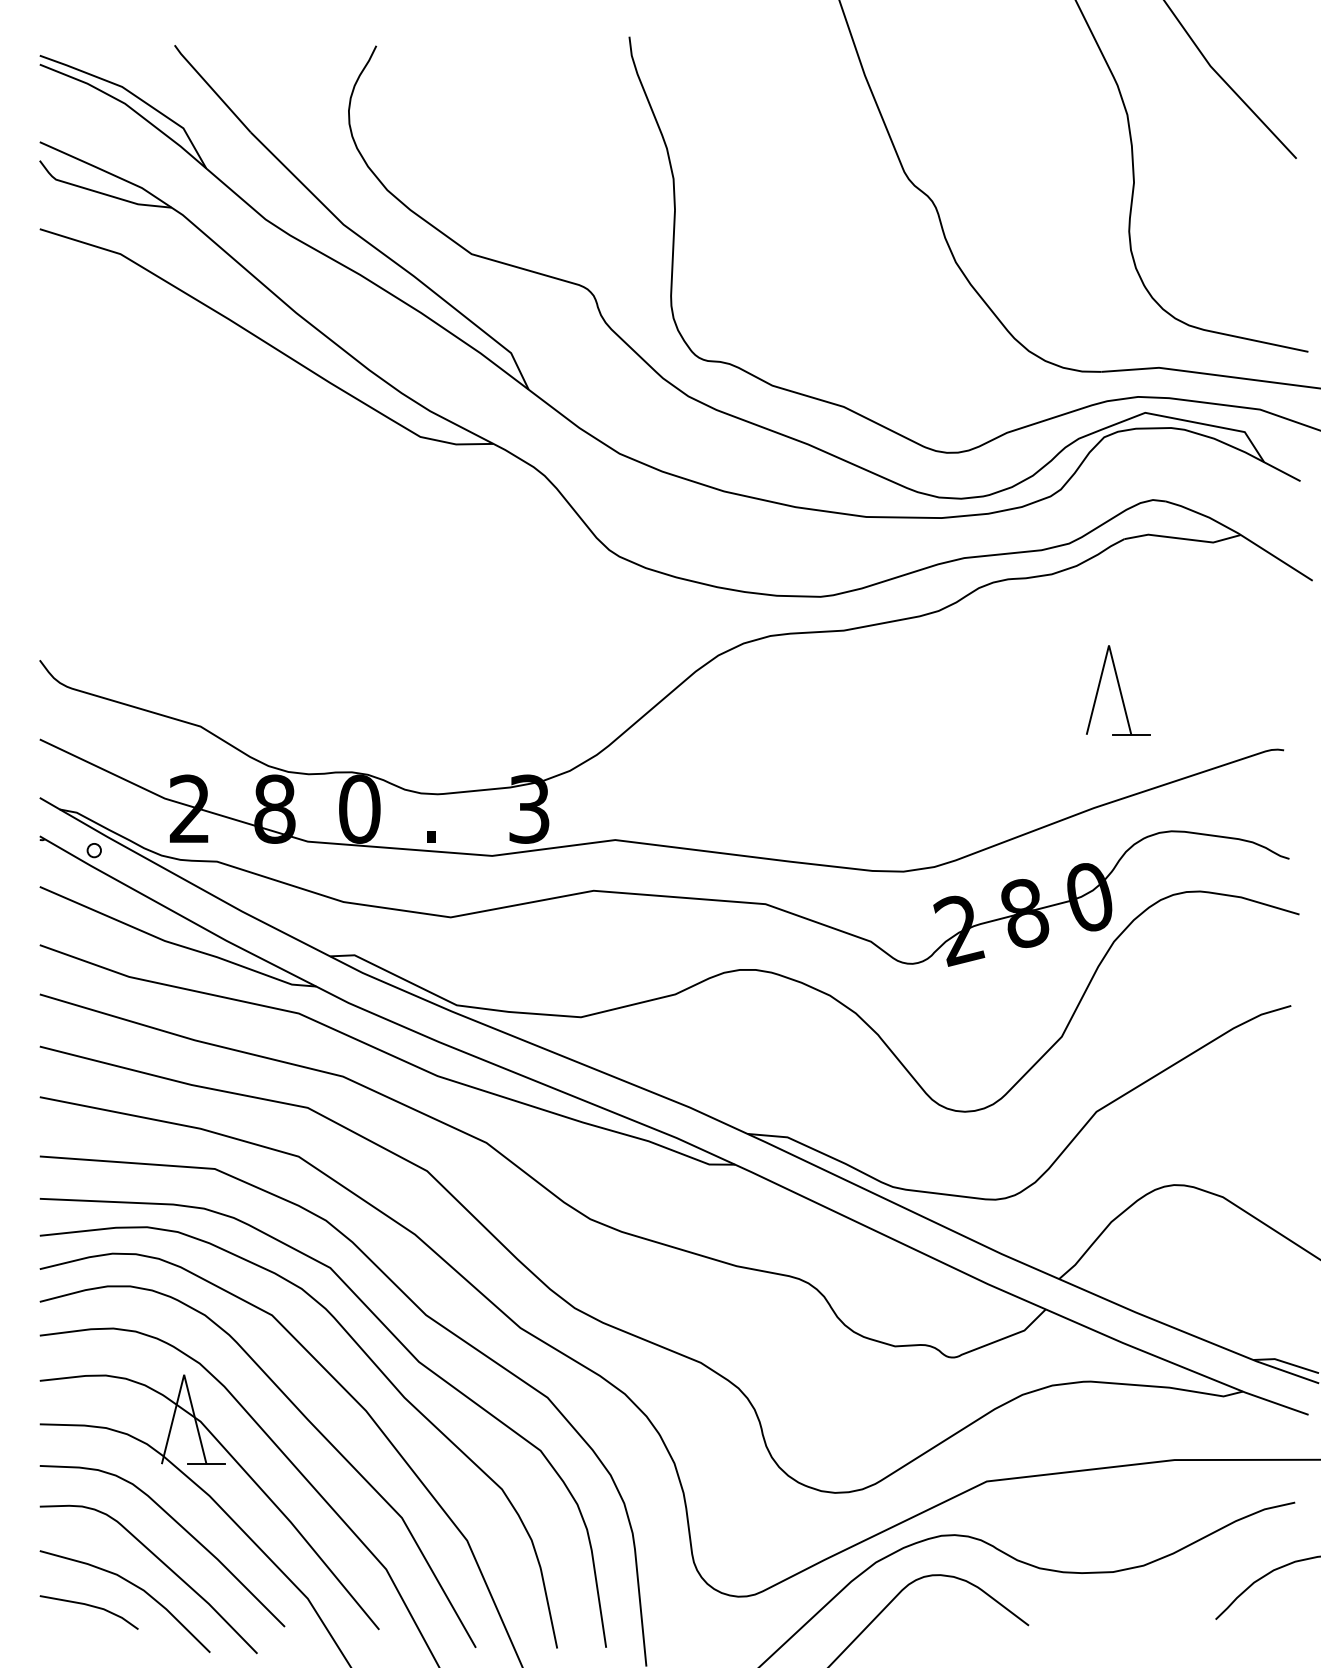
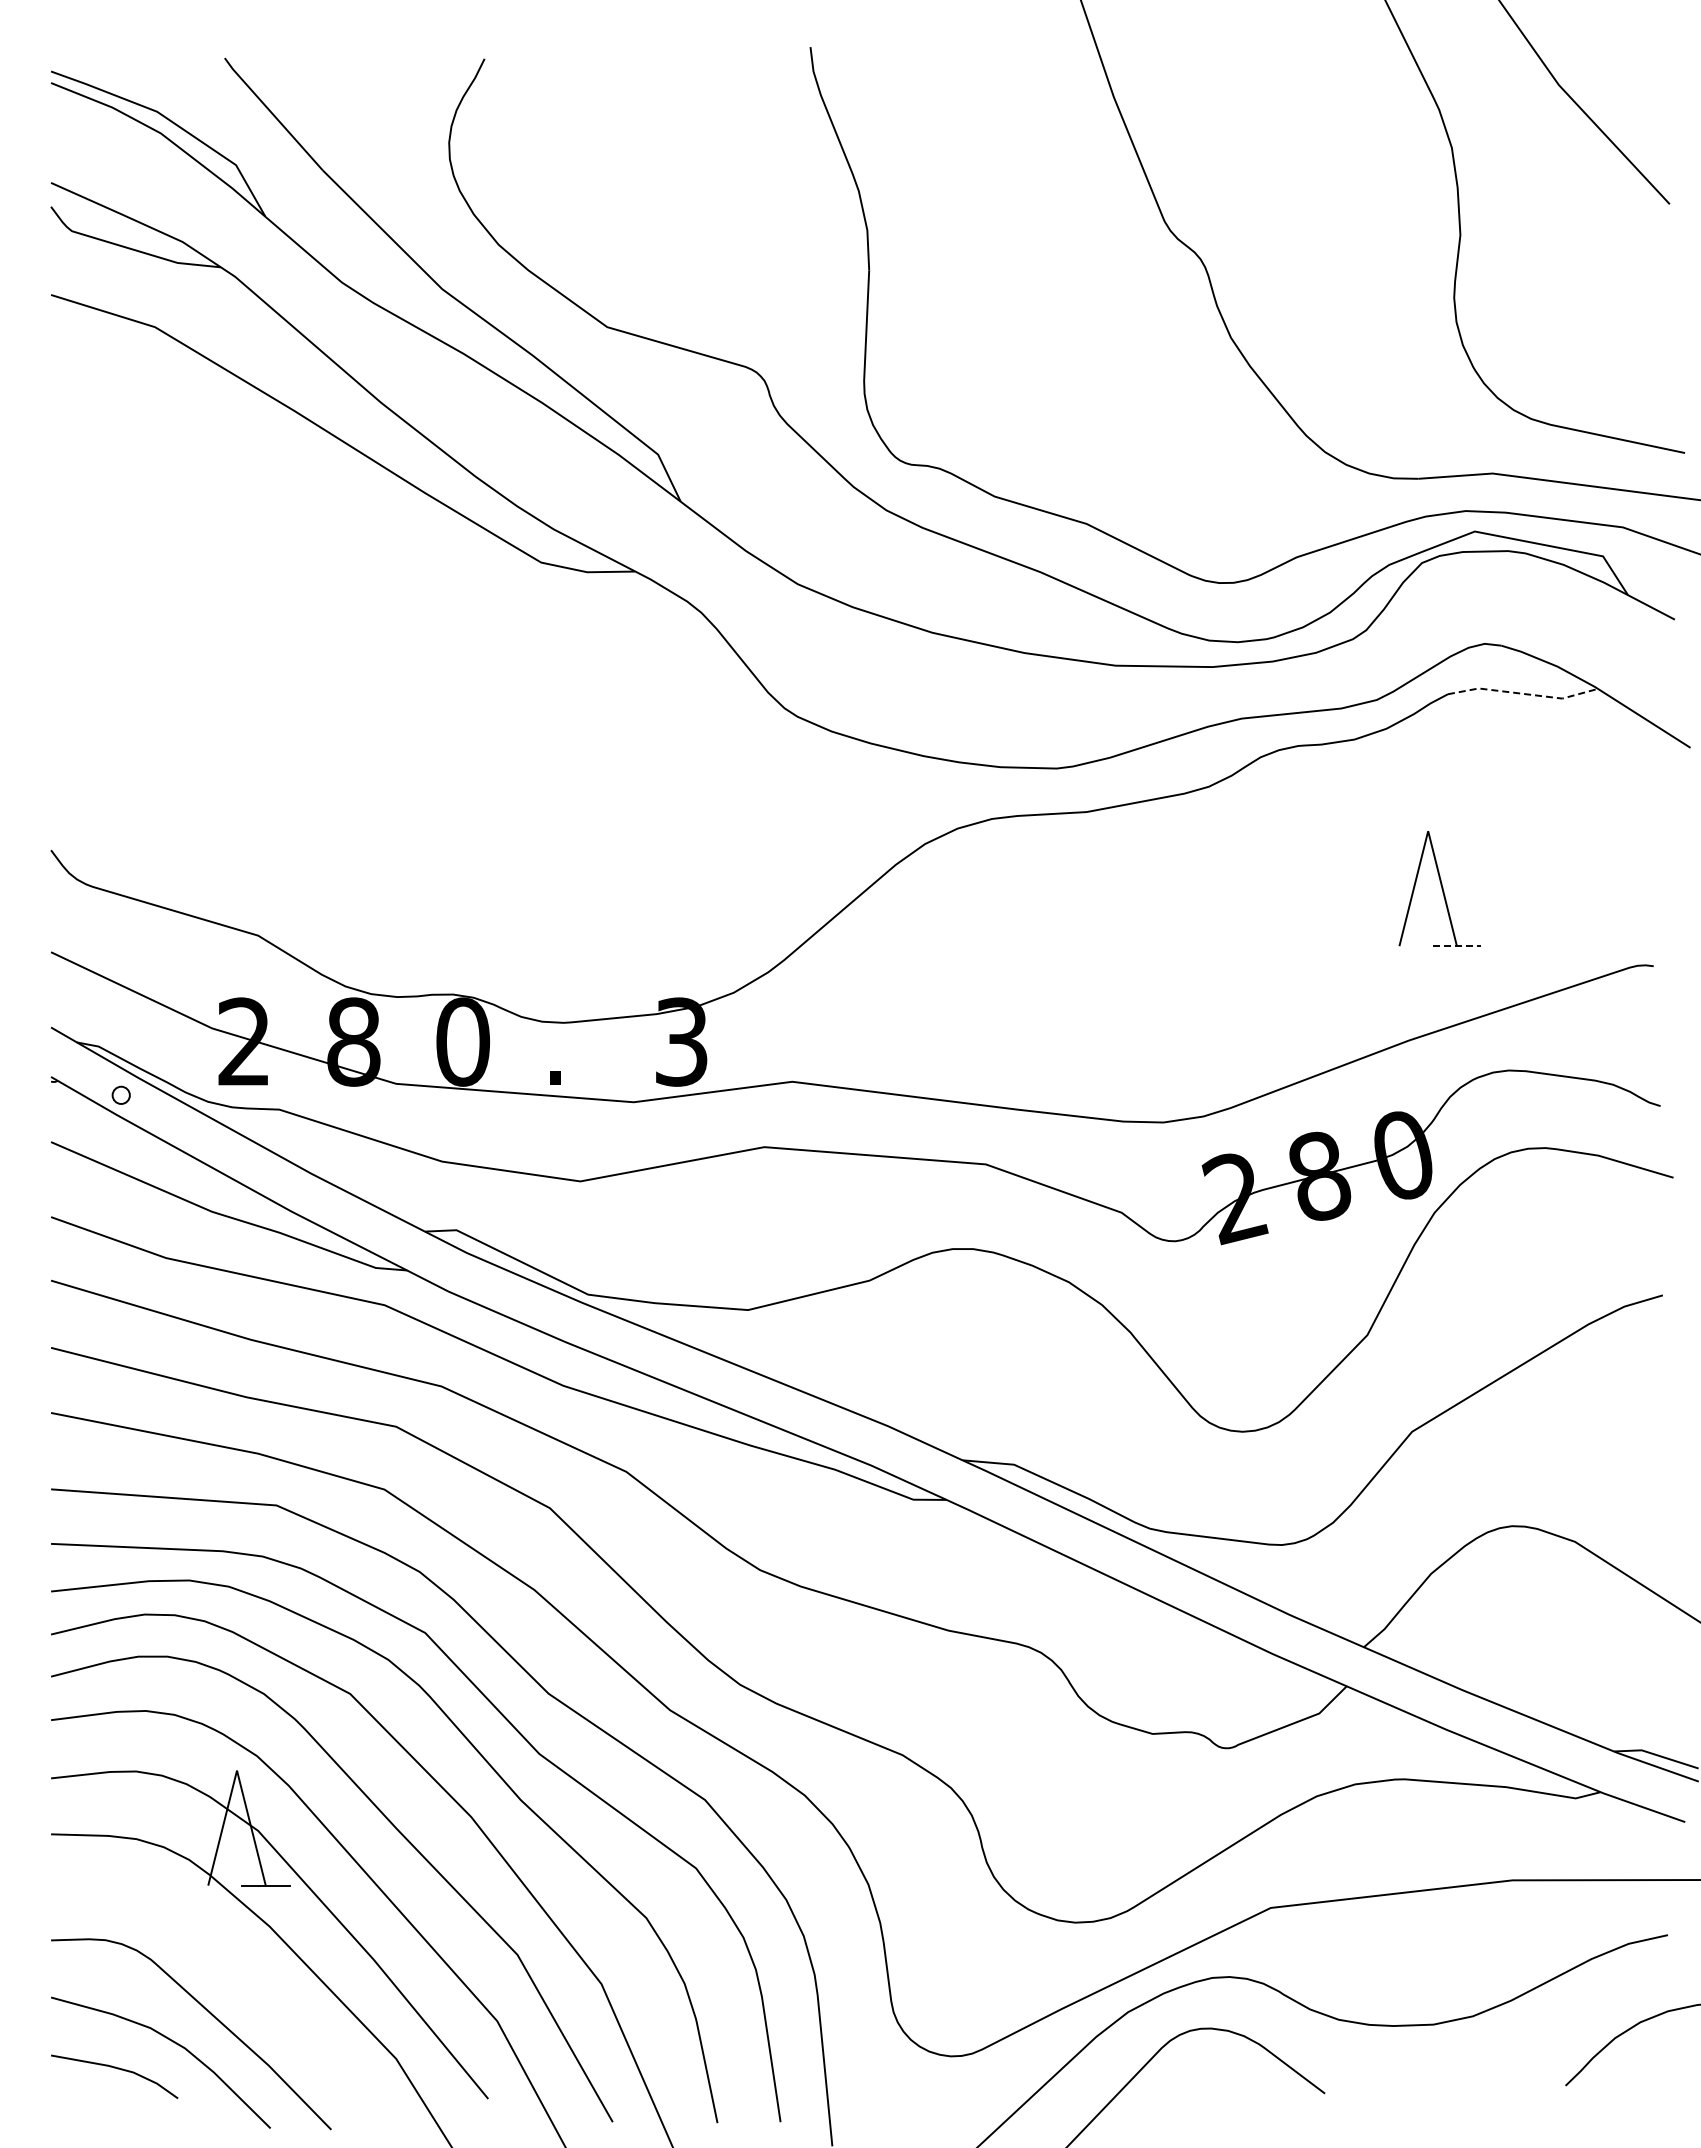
line: (1183, 538) -> (1523, 693), solid -> dashed
line: (1130, 735) -> (1456, 946), solid -> dashed
curve: (181, 1527) -> (233, 1967), removed

